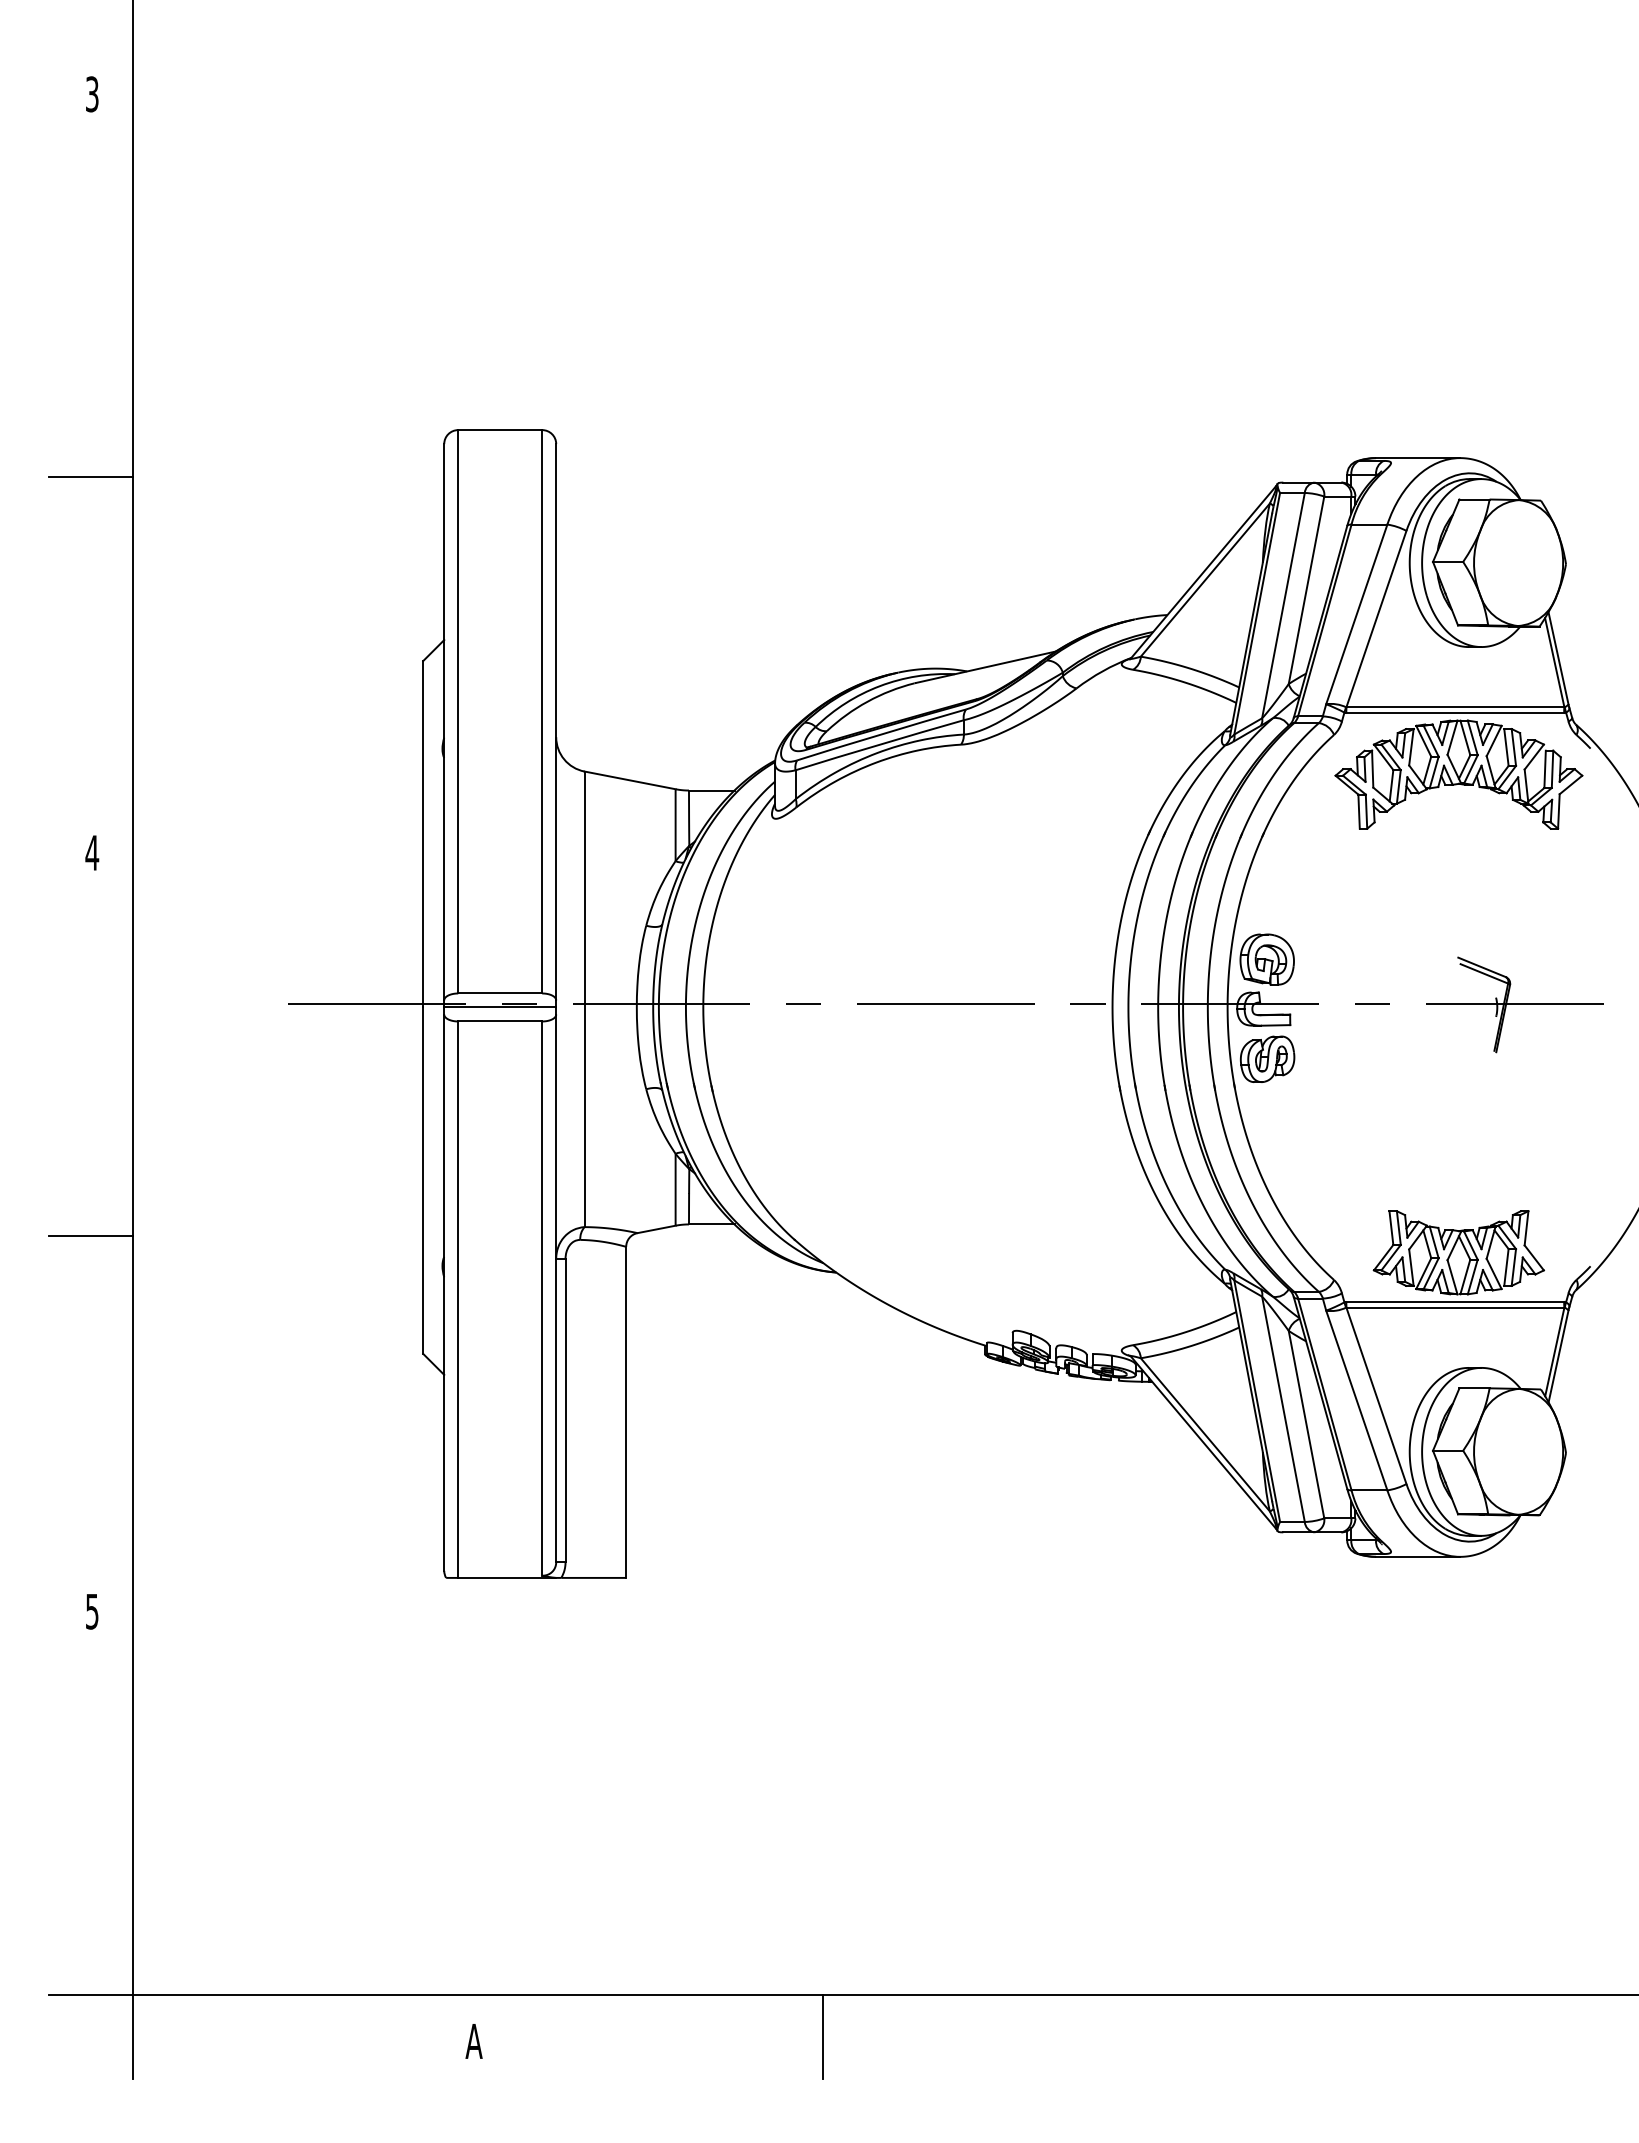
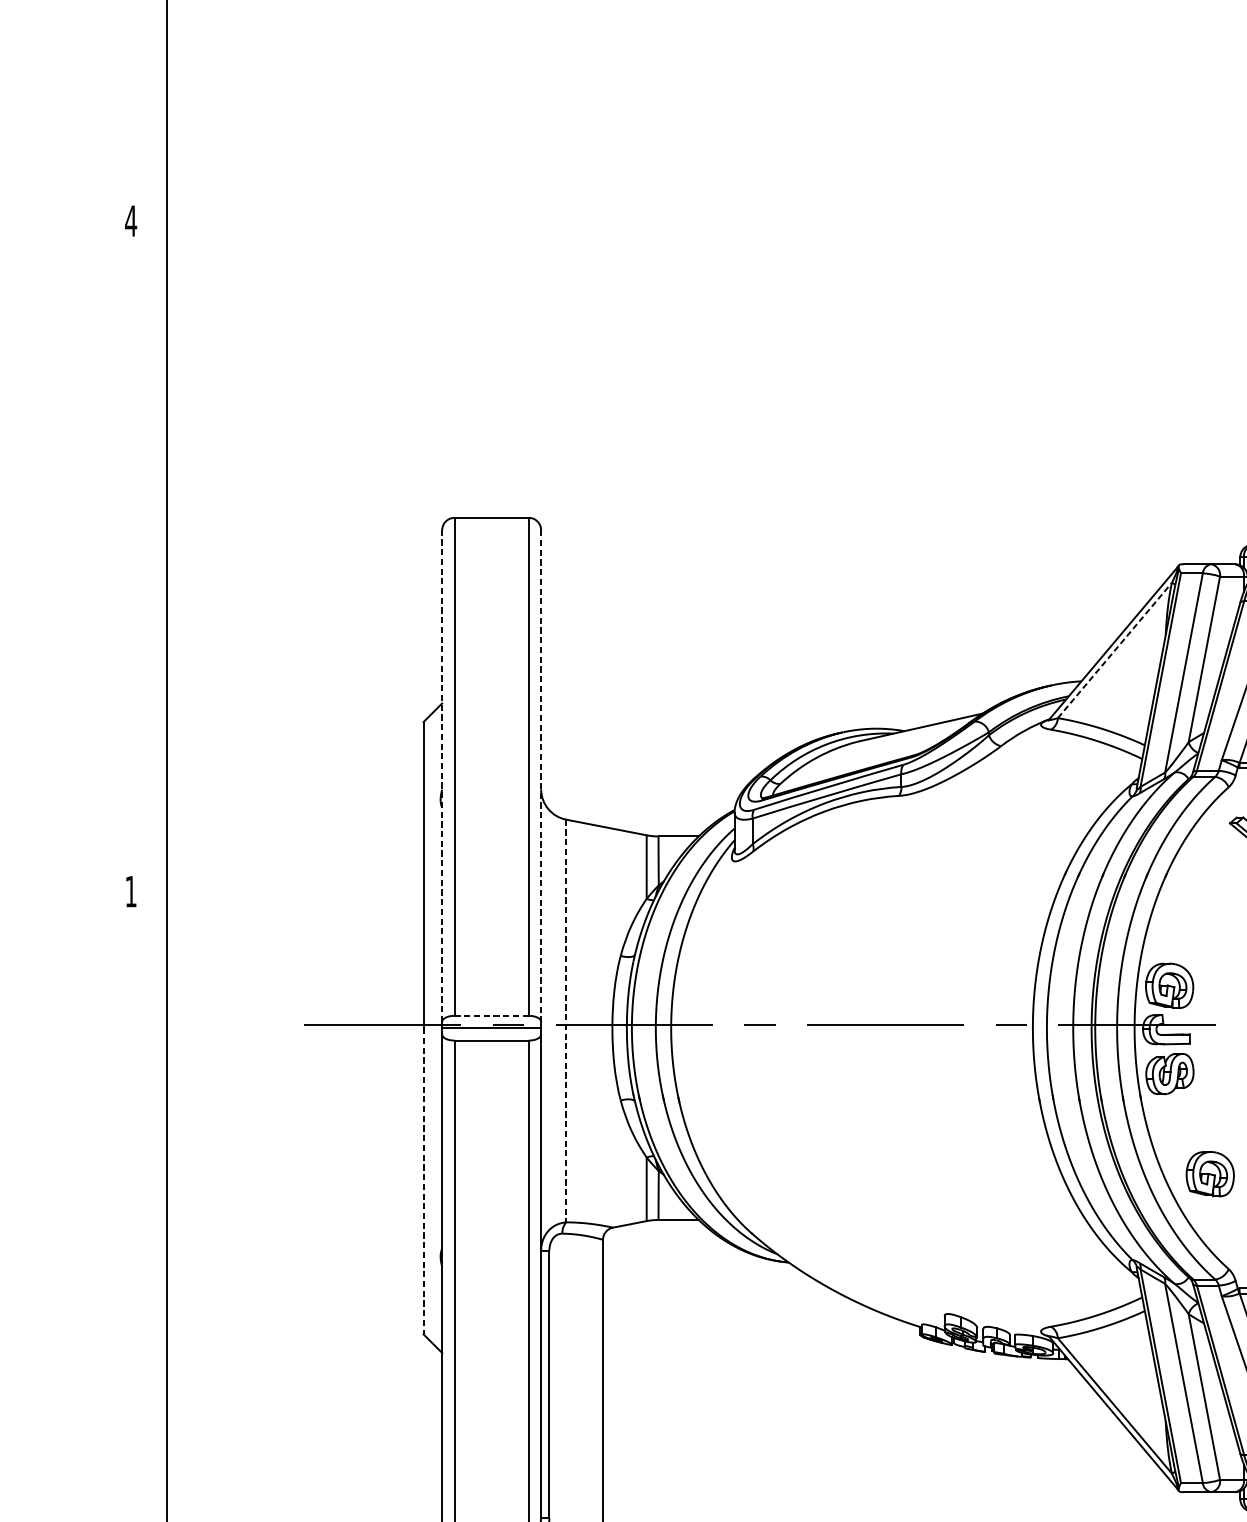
text: (92, 94) -> (131, 221), 3 -> 4
line: (91, 477) -> (130, 559), removed
line: (1205, 579) -> (1115, 649), solid -> dashed
line: (444, 721) -> (442, 775), solid -> dashed
line: (556, 722) -> (541, 776), solid -> dashed
text: (92, 852) -> (131, 891), 4 -> 1
line: (500, 993) -> (491, 1015), solid -> dashed
line: (584, 999) -> (566, 1021), solid -> dashed
part: (1312, 1172) -> (1209, 1174), added
line: (423, 1181) -> (423, 1182), solid -> dashed
line: (91, 1236) -> (130, 1230), removed

